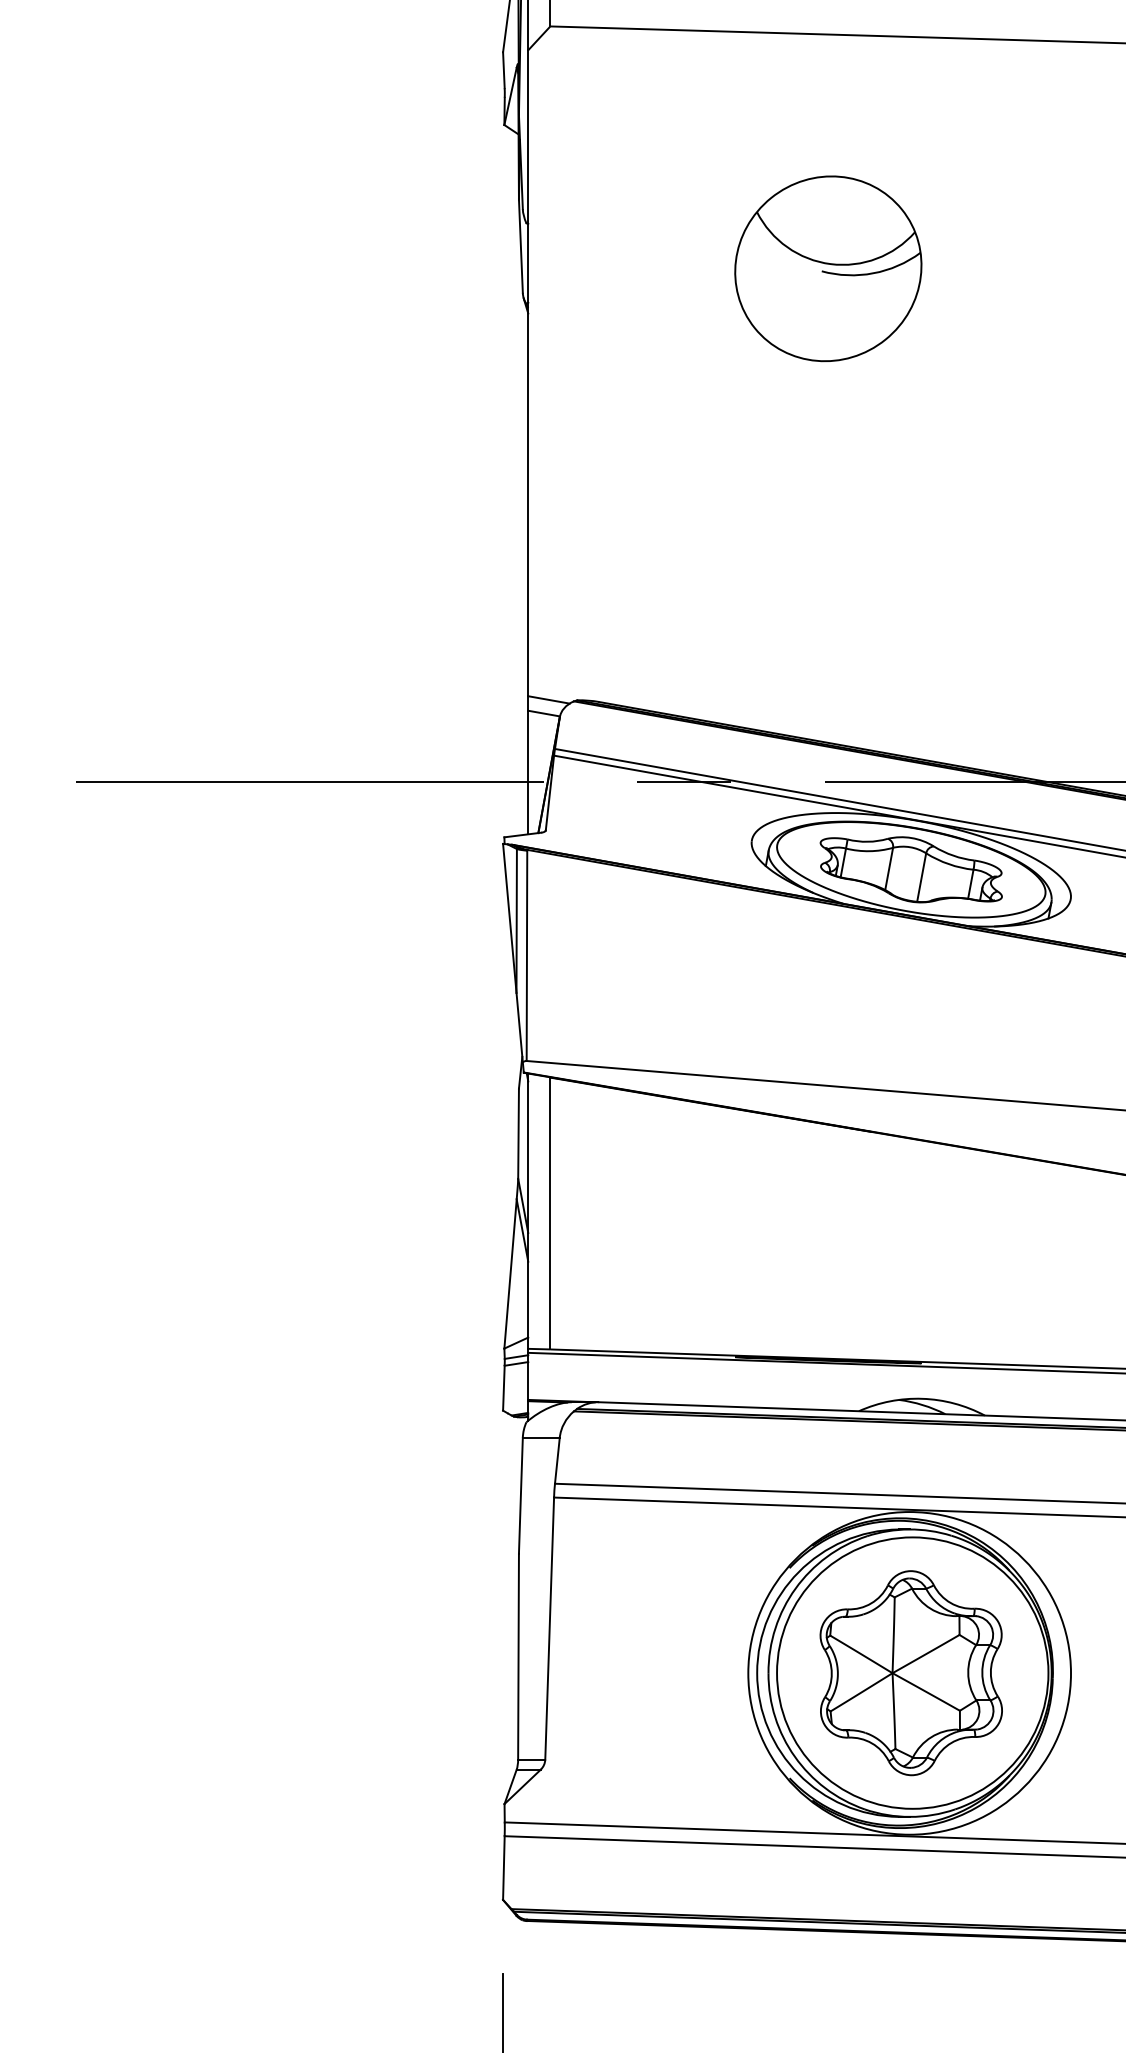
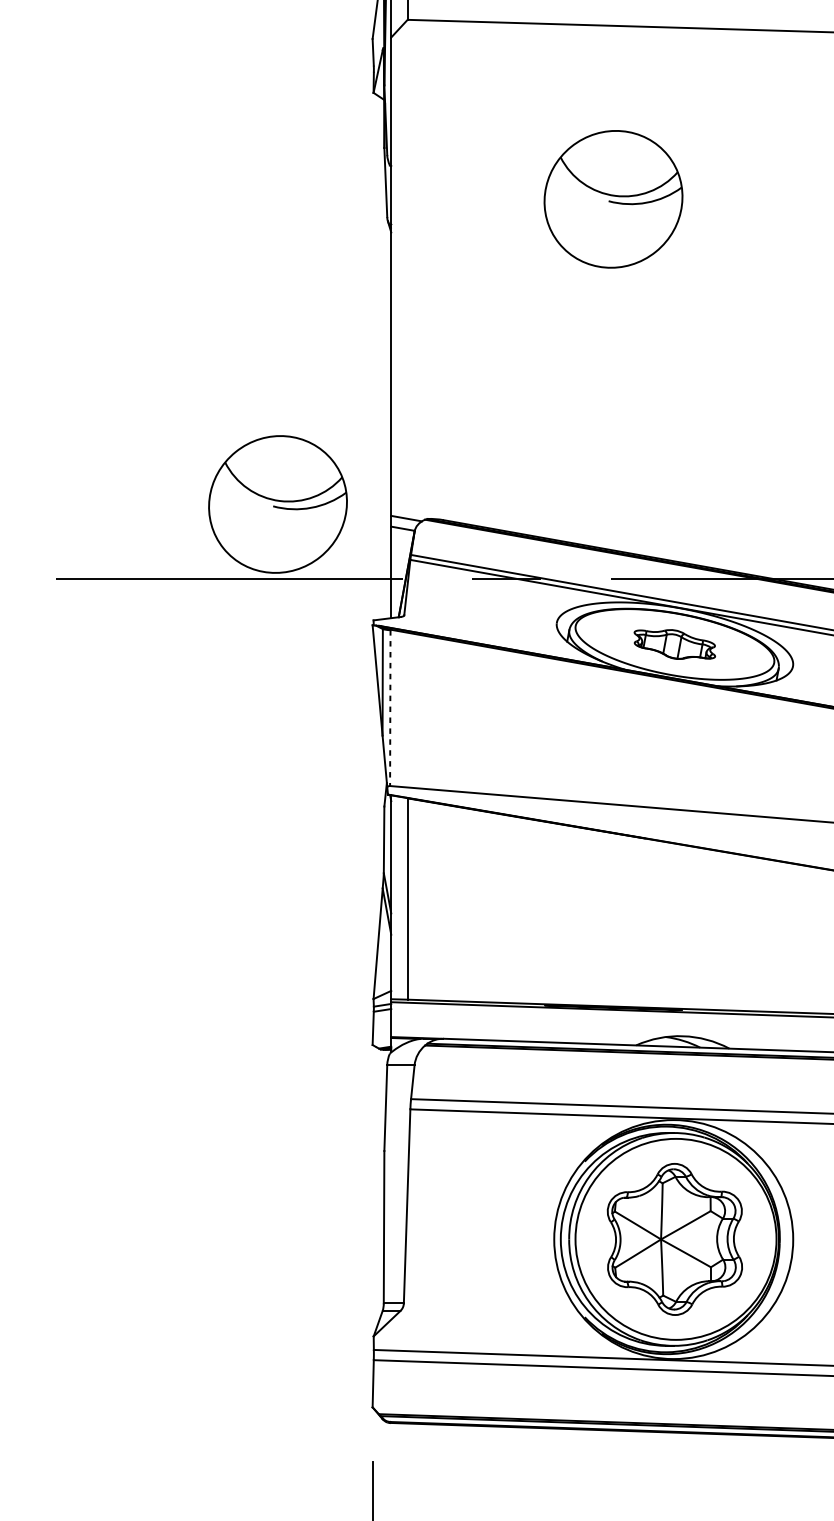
part: (375, 680) -> (278, 504), added
part: (910, 869) -> (674, 644), size x0.6
line: (526, 956) -> (389, 708), solid -> dashed

